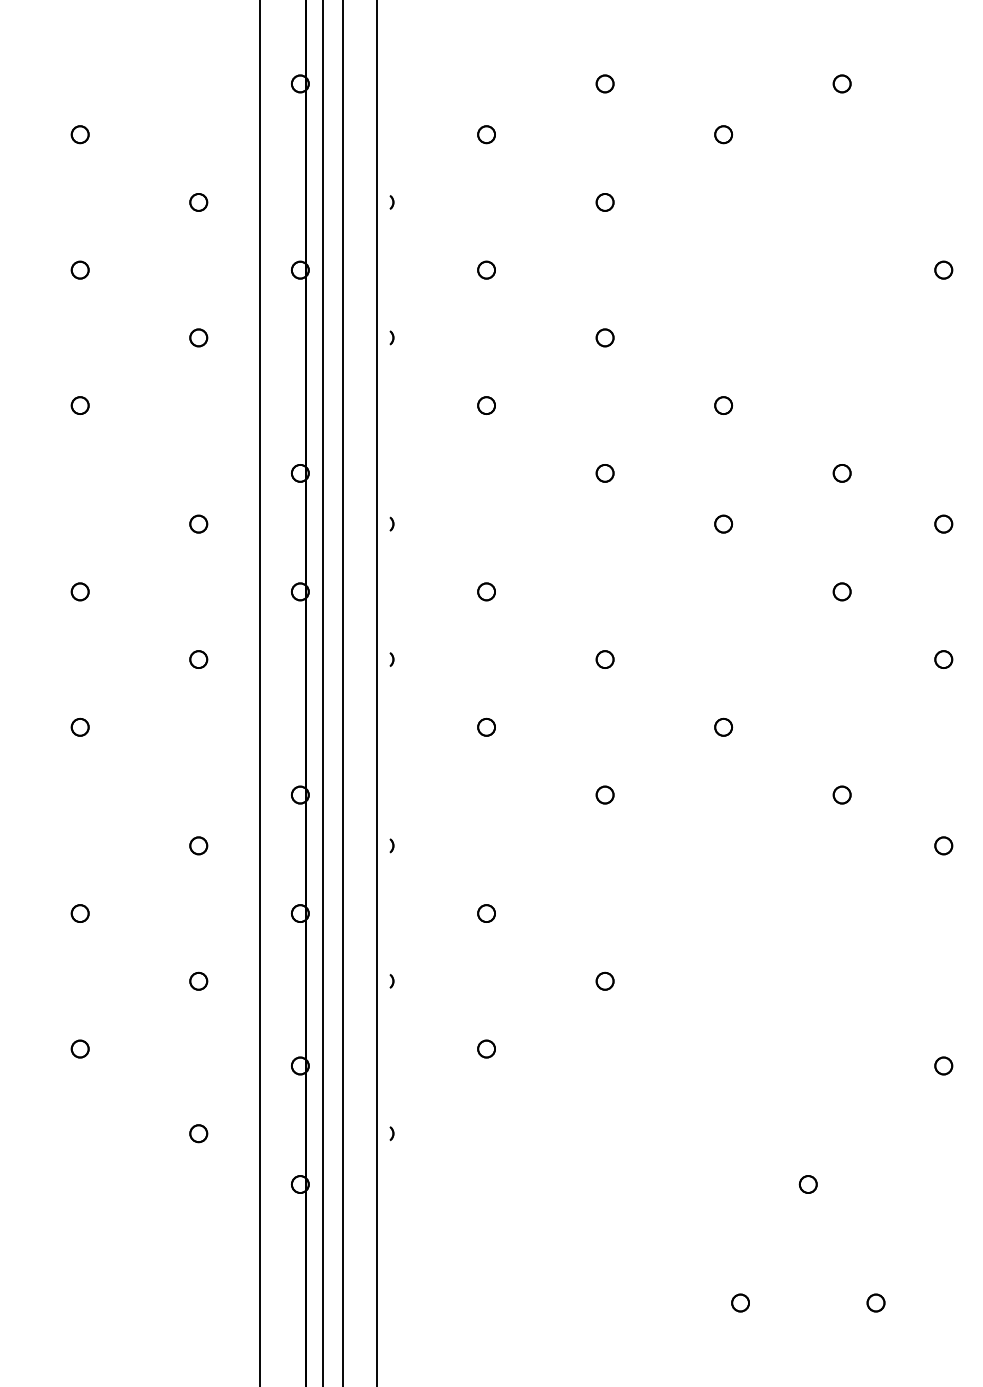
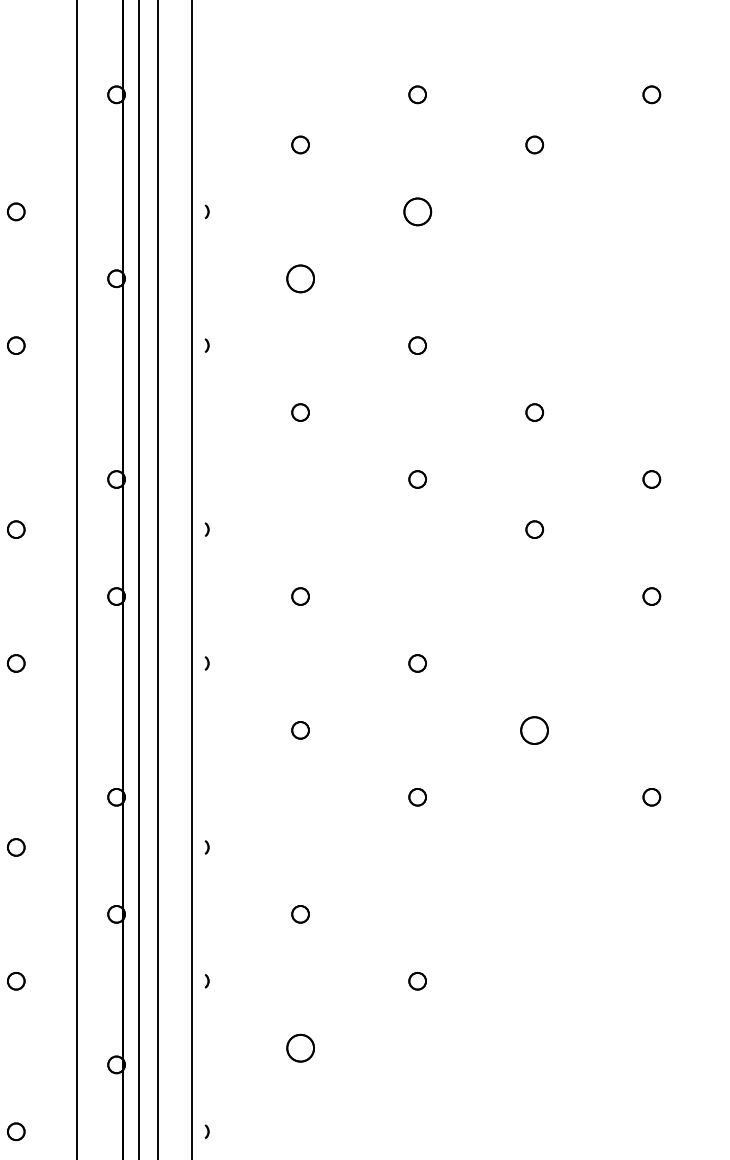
part: (604, 202) -> (417, 211), size x1.6
part: (486, 269) -> (300, 278), size x1.6
part: (723, 726) -> (534, 729), size x1.6
part: (486, 1048) -> (300, 1047), size x1.6

